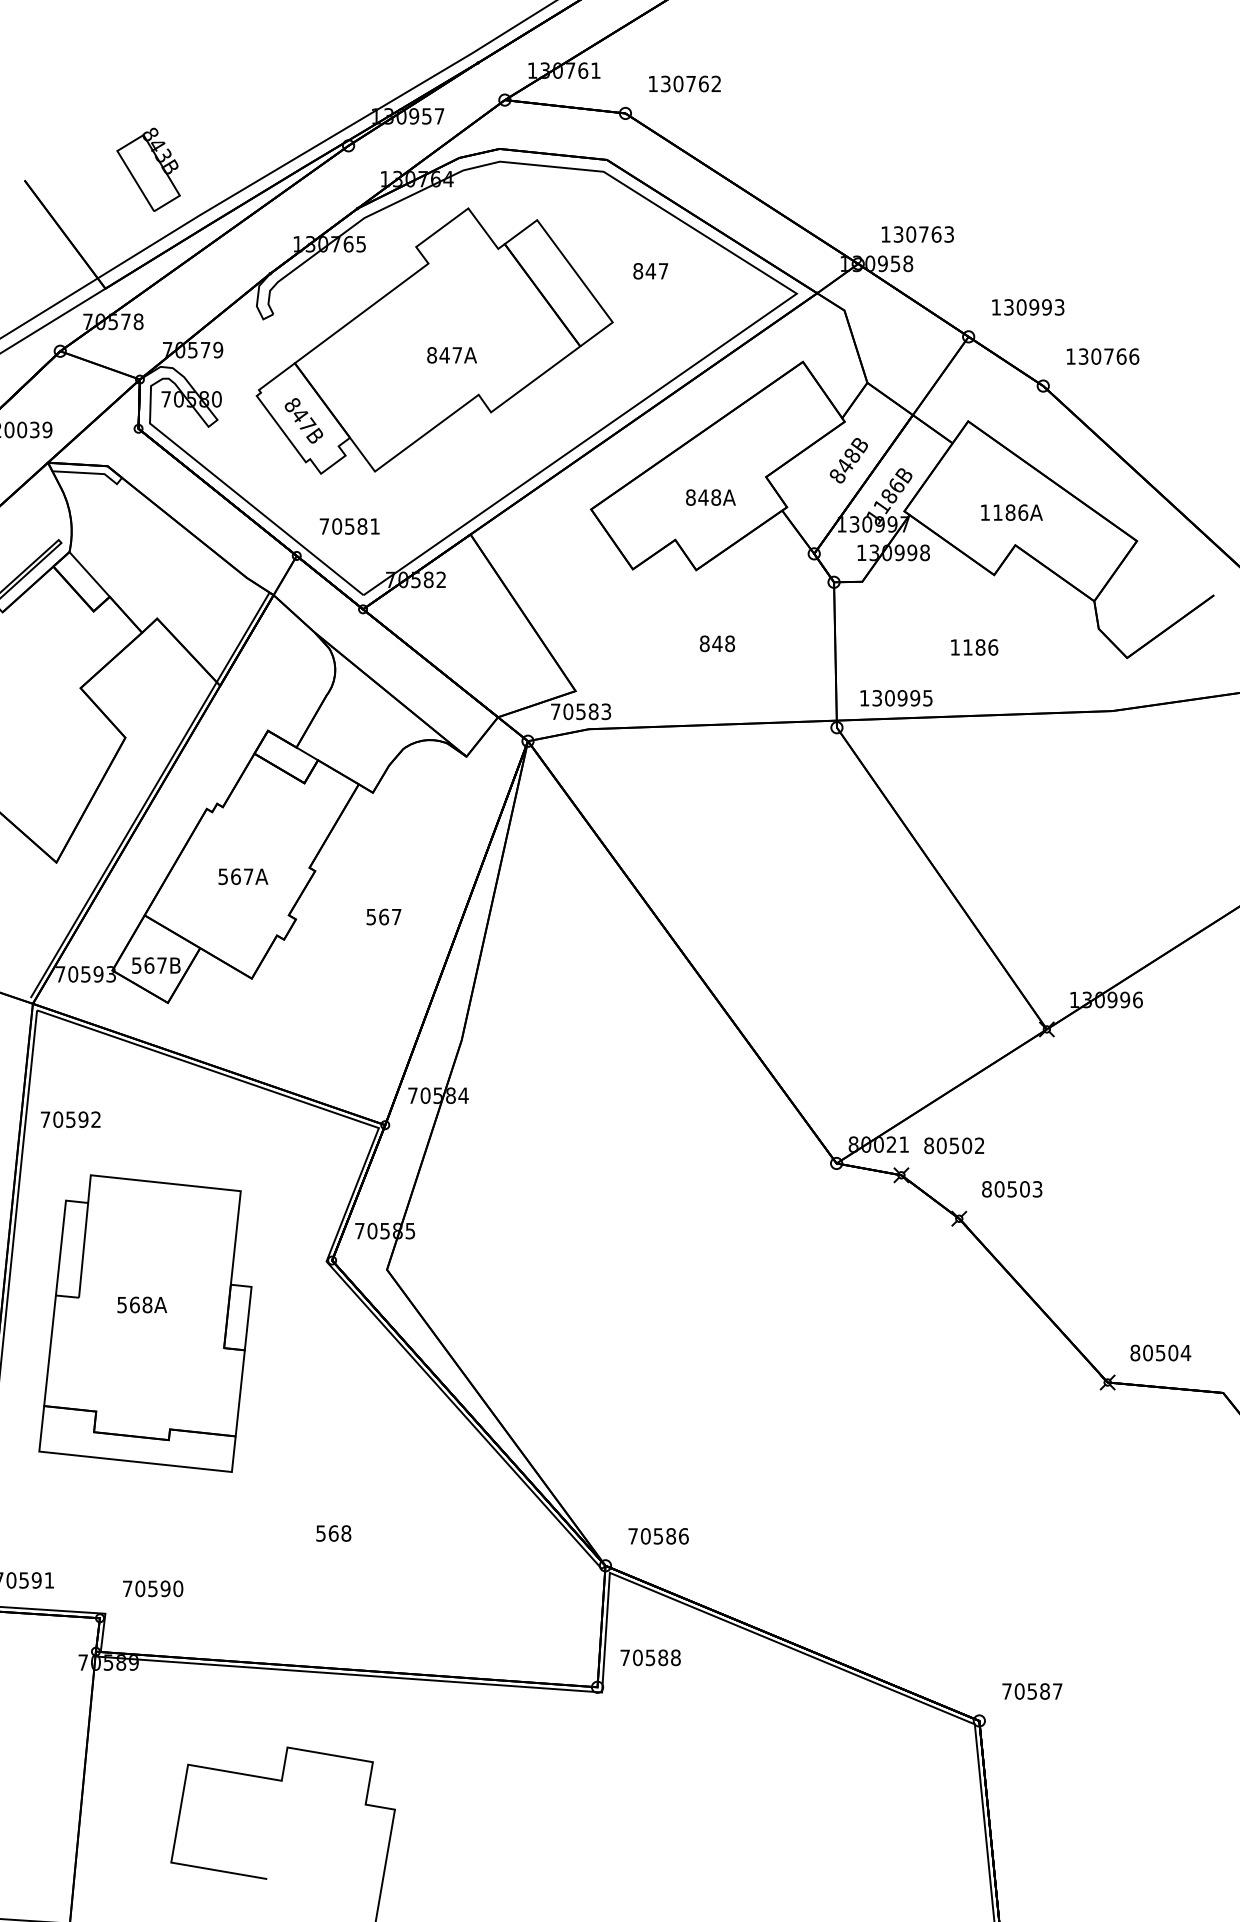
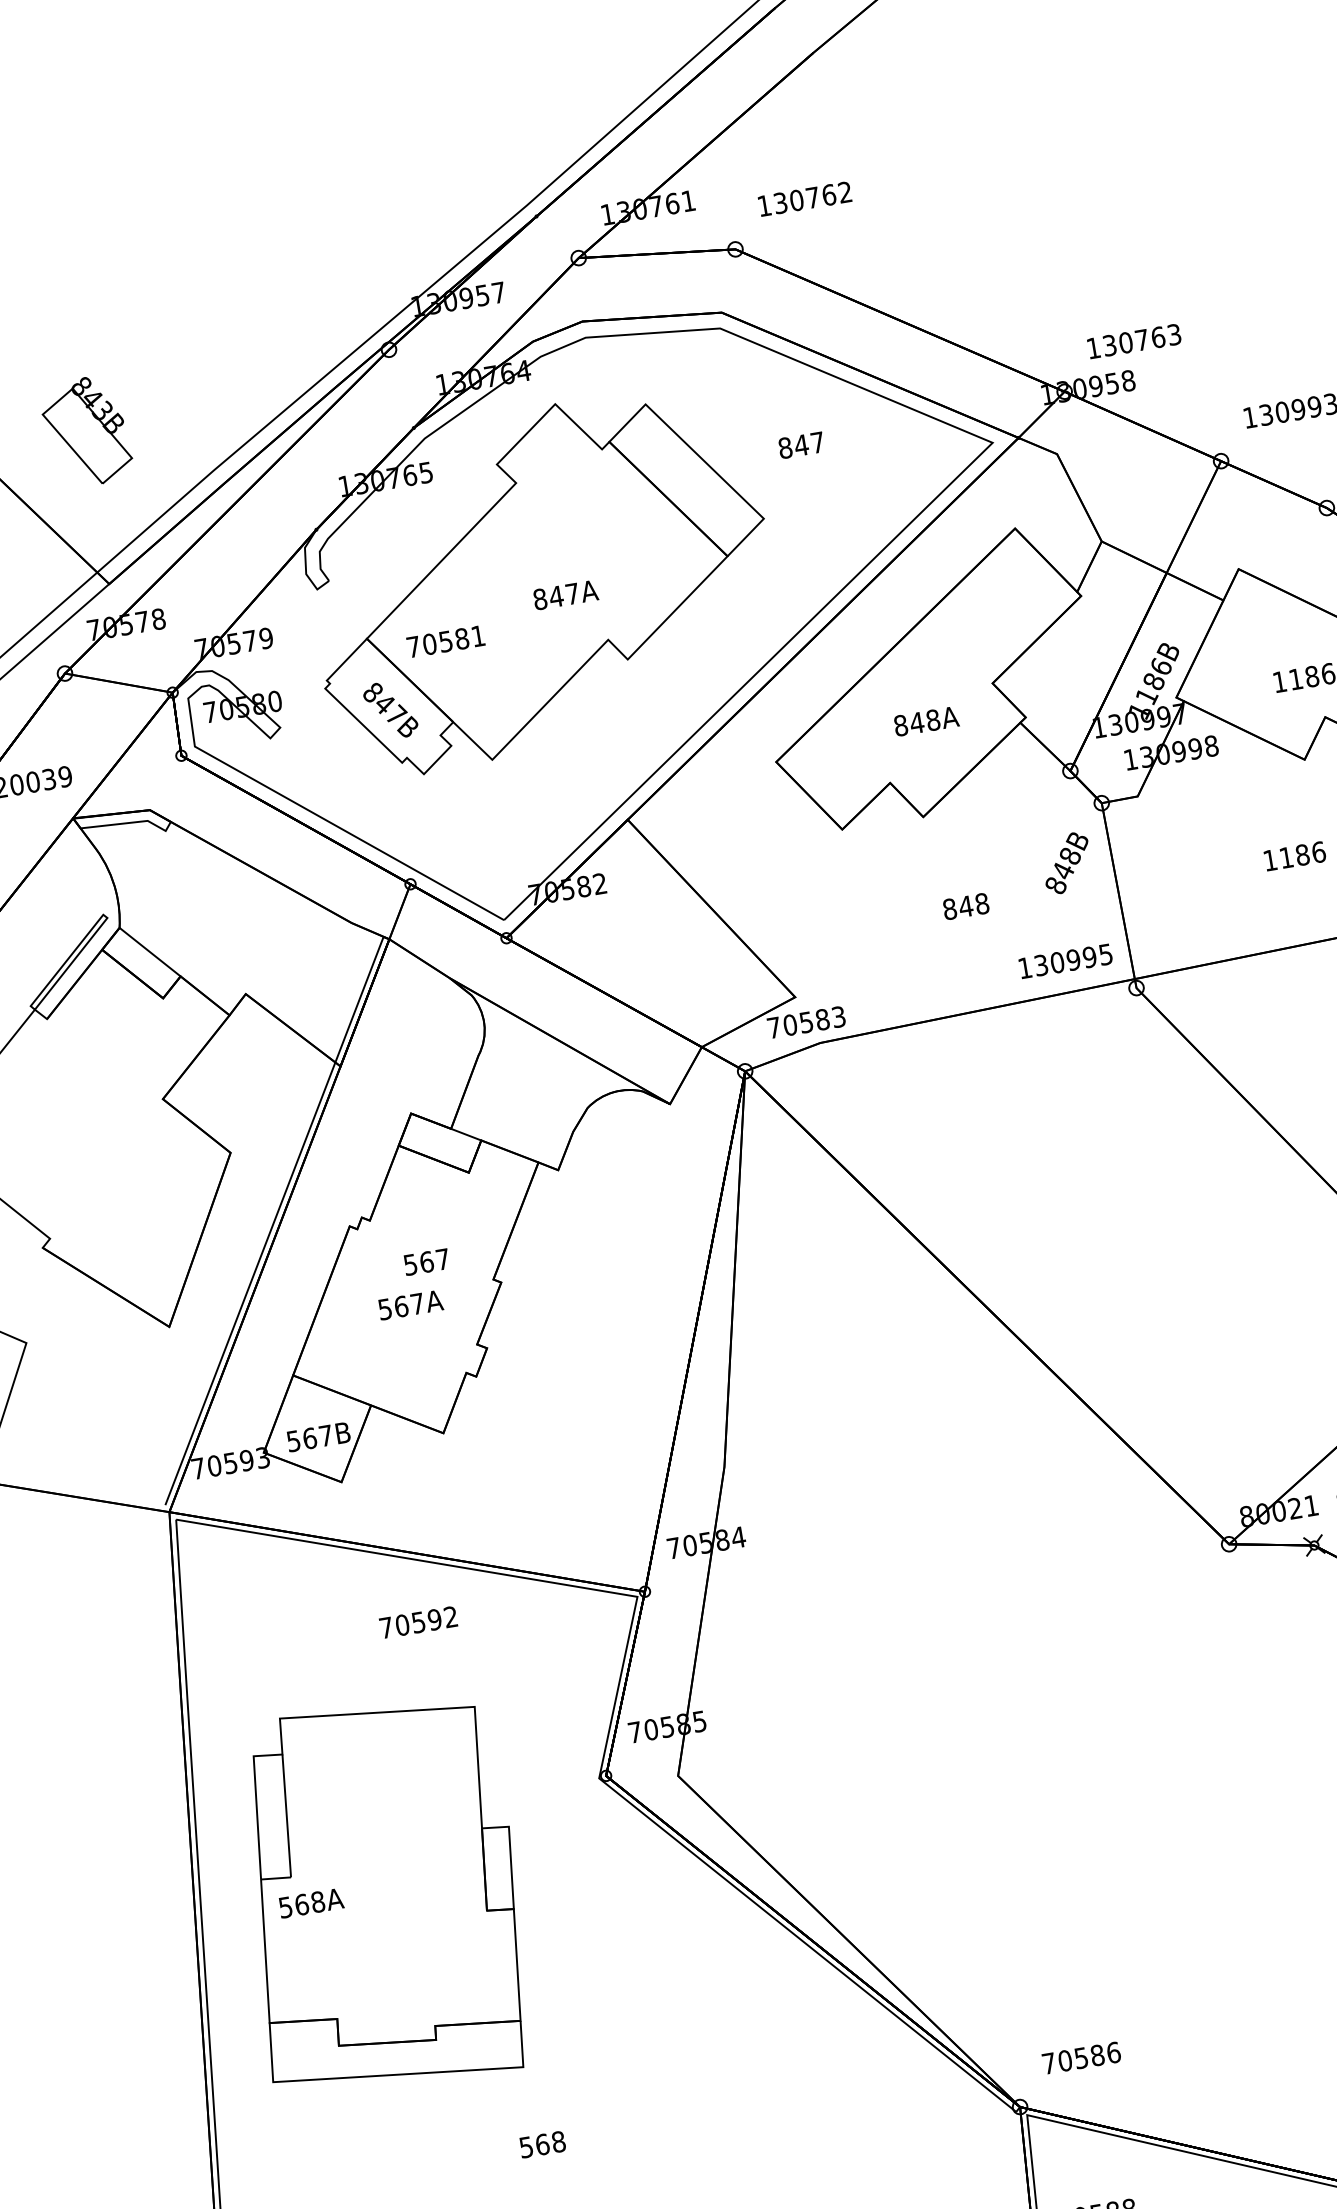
part: (148, 169) -> (86, 431), moved
text: (848, 460) -> (1066, 863), moved
text: (349, 526) -> (445, 641), moved
text: (896, 698) -> (1065, 961), moved
text: (383, 916) -> (426, 1261), moved
text: (70, 1119) -> (418, 1622), moved
text: (142, 1304) -> (311, 1902), moved
text: (333, 1533) -> (542, 2144), moved

